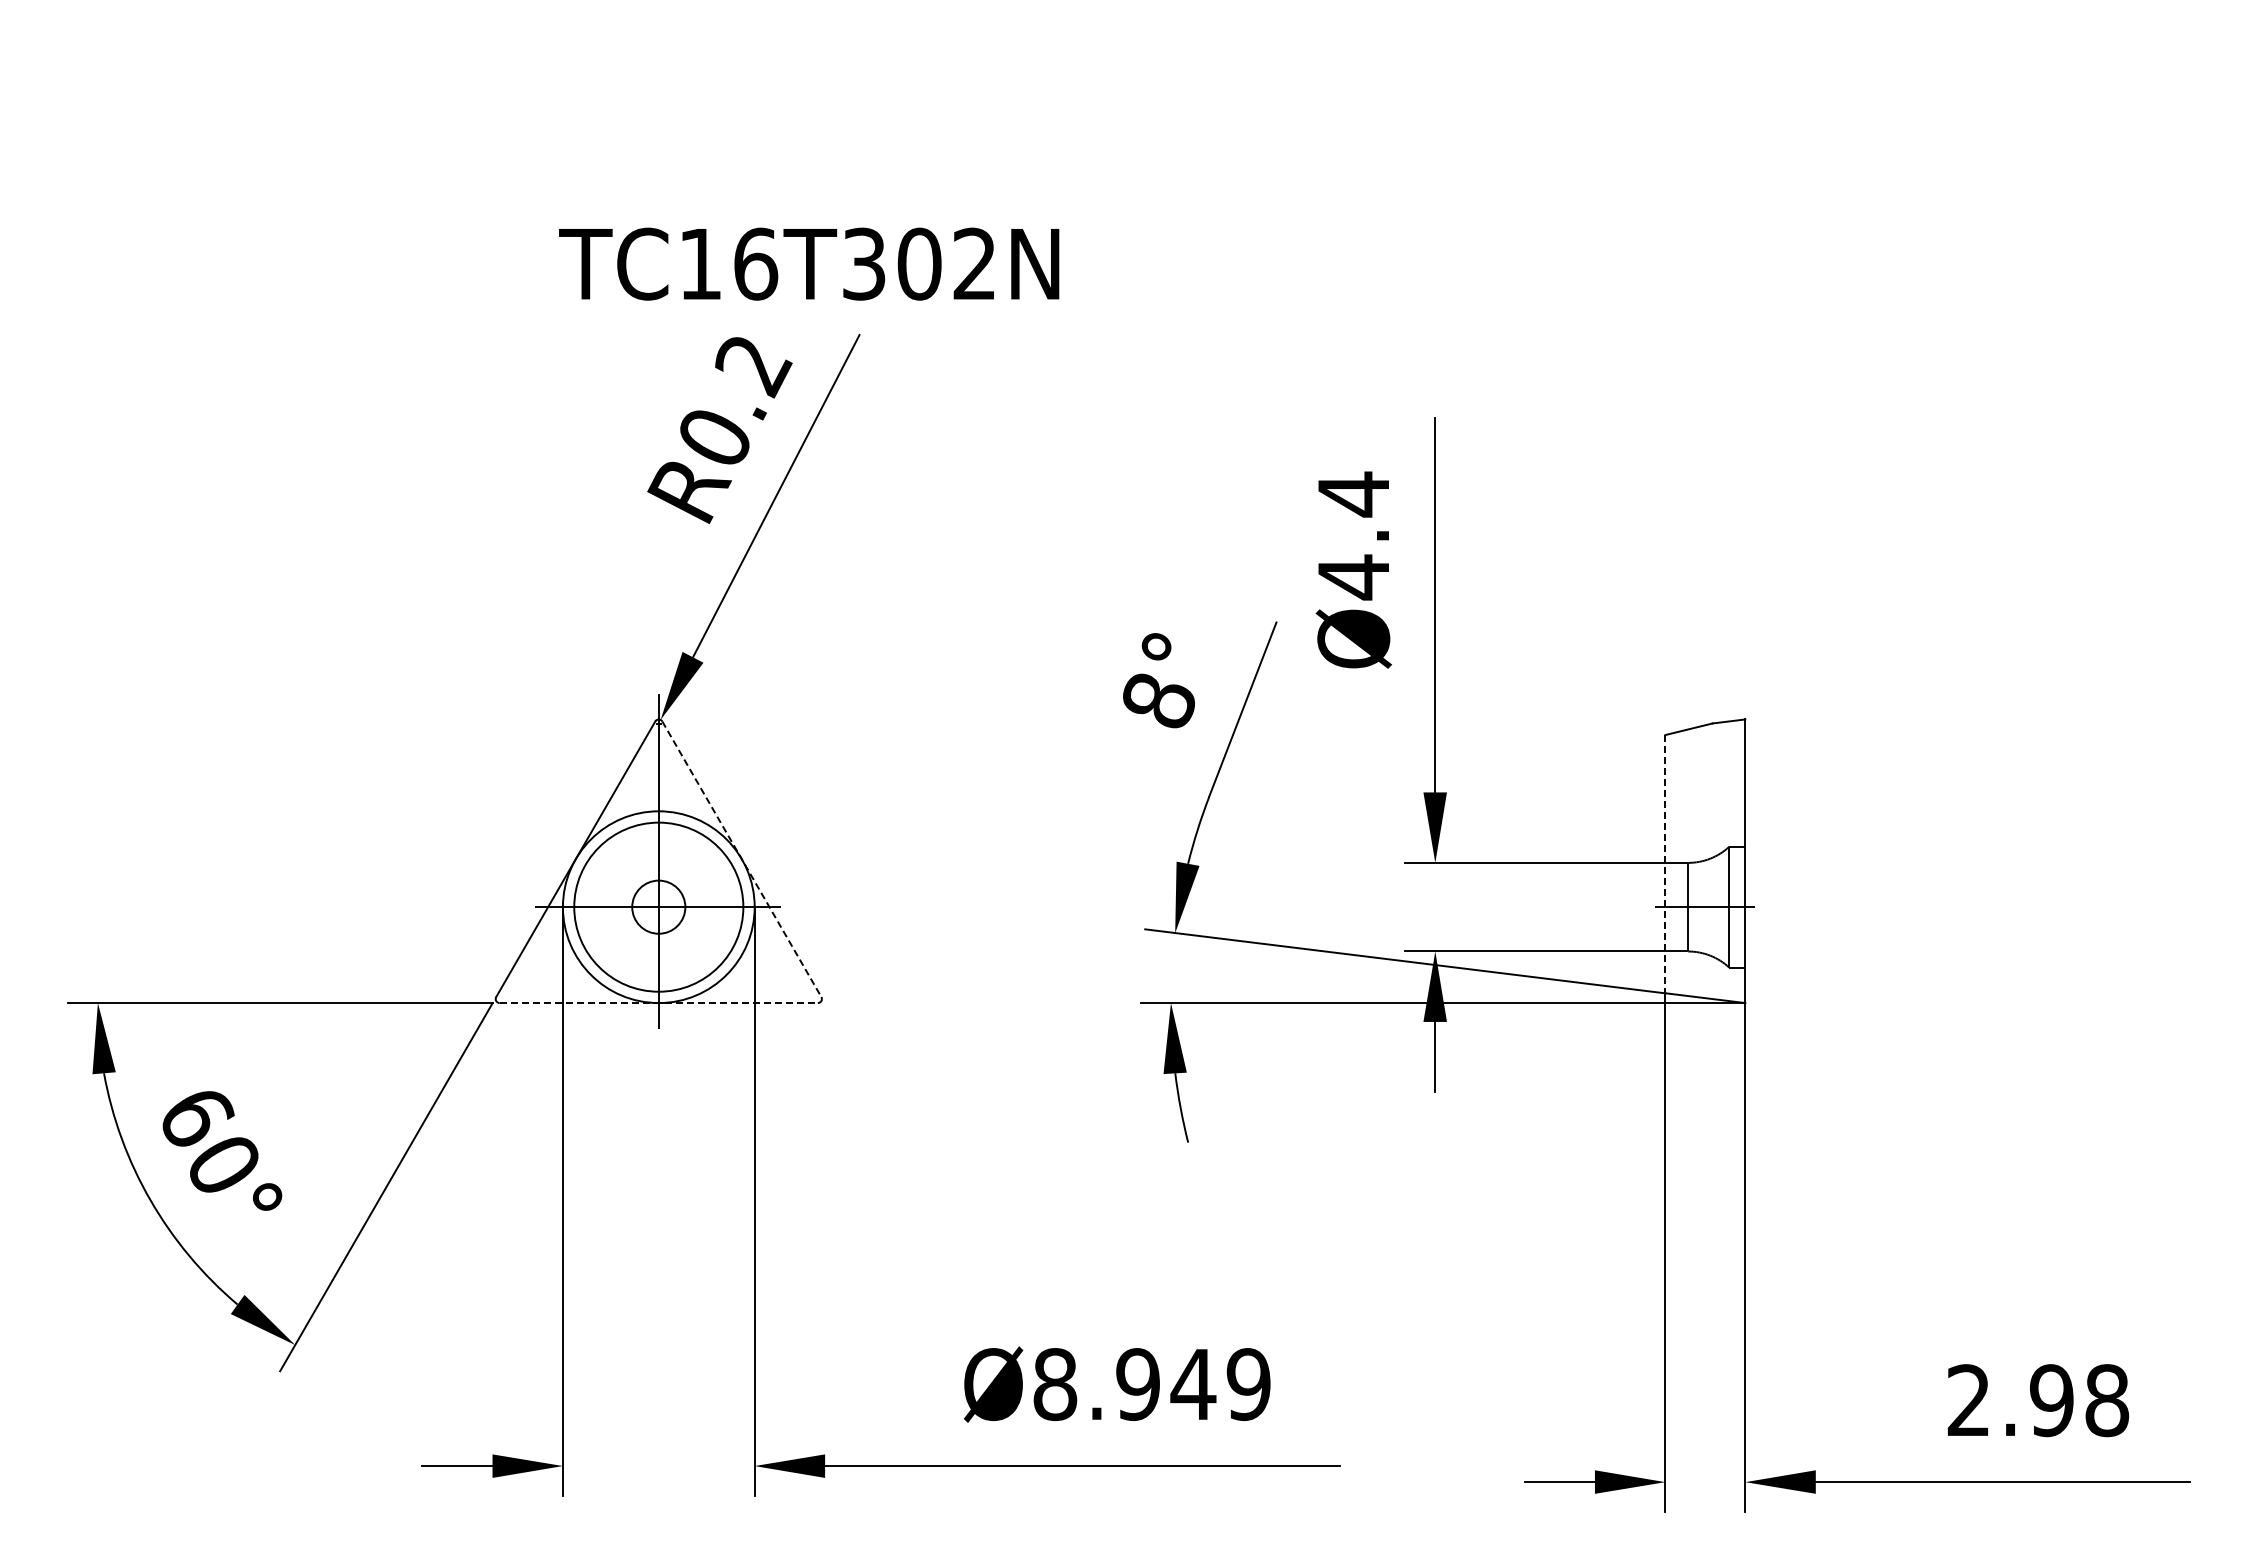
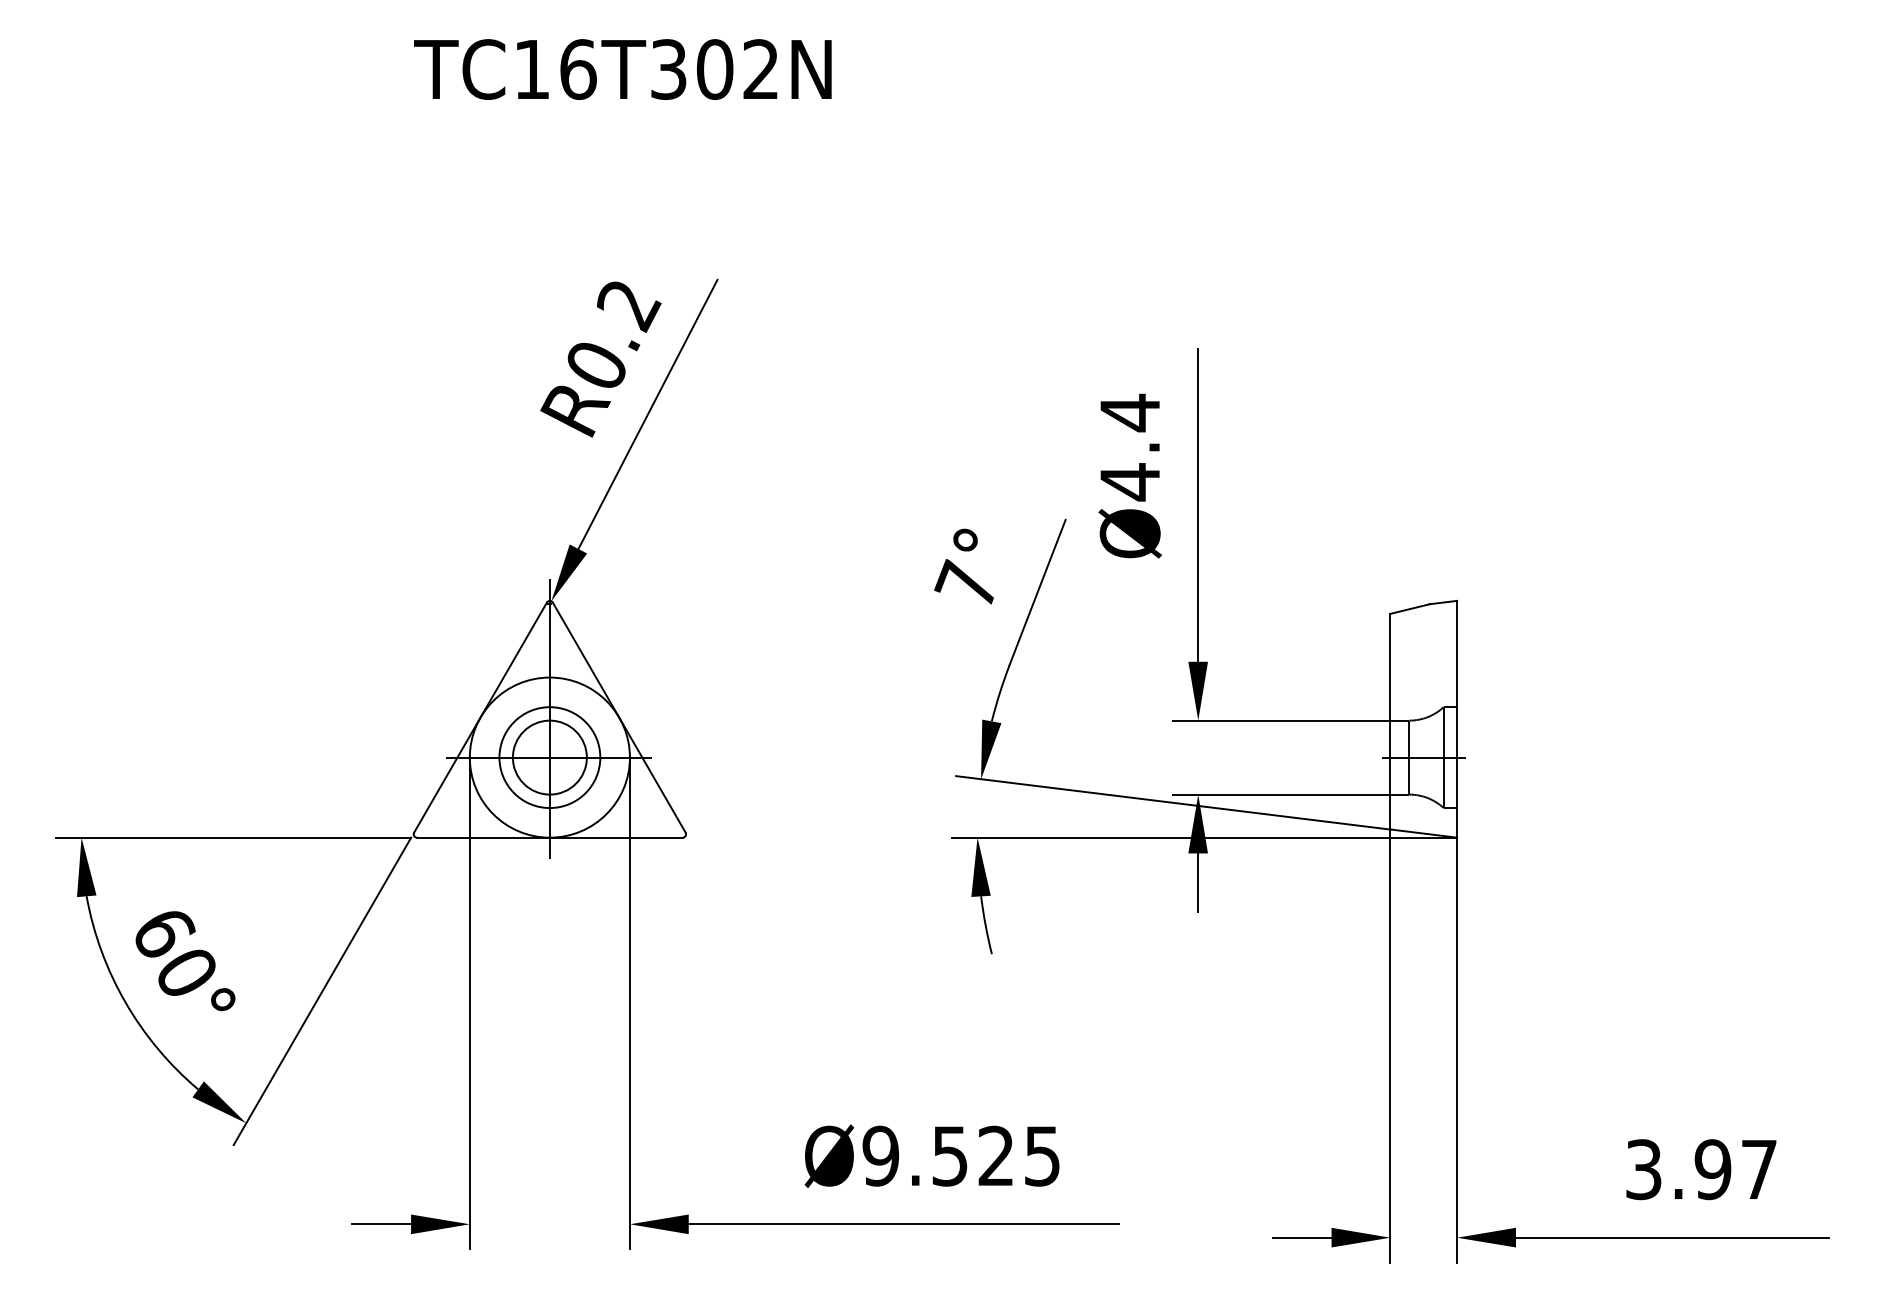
text: (809, 263) -> (623, 69), moved
text: (1156, 698) -> (965, 583), 8° -> 7°
line: (742, 859) -> (619, 717), dashed -> solid
line: (1665, 864) -> (1390, 721), dashed -> solid
circle: (658, 906) -> (549, 757), size x0.71
circle: (658, 906) -> (549, 757), size x1.67
line: (659, 1003) -> (550, 838), dashed -> solid
text: (1151, 1384) -> (961, 1156), Ø8.949 -> Ø9.525
text: (2038, 1400) -> (1701, 1169), 2.98 -> 3.97

